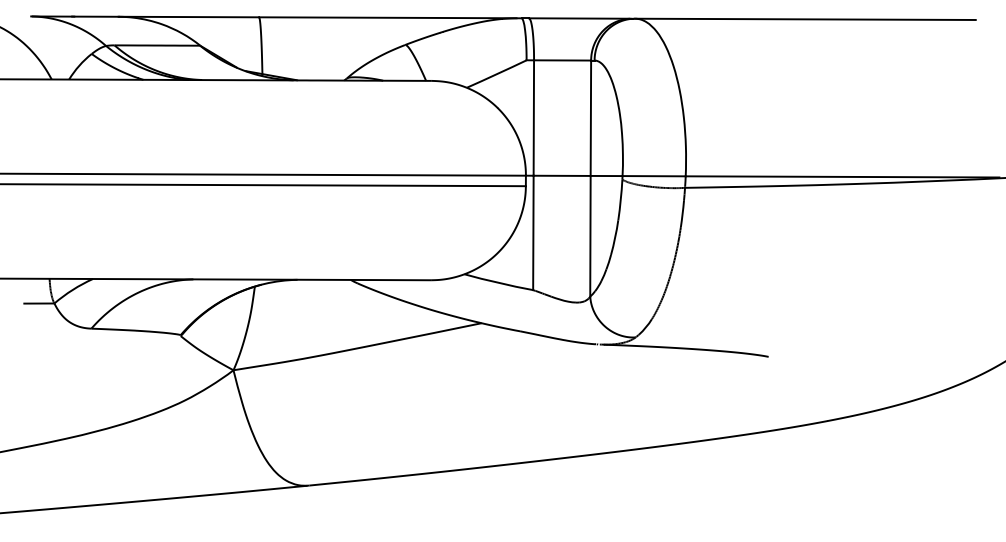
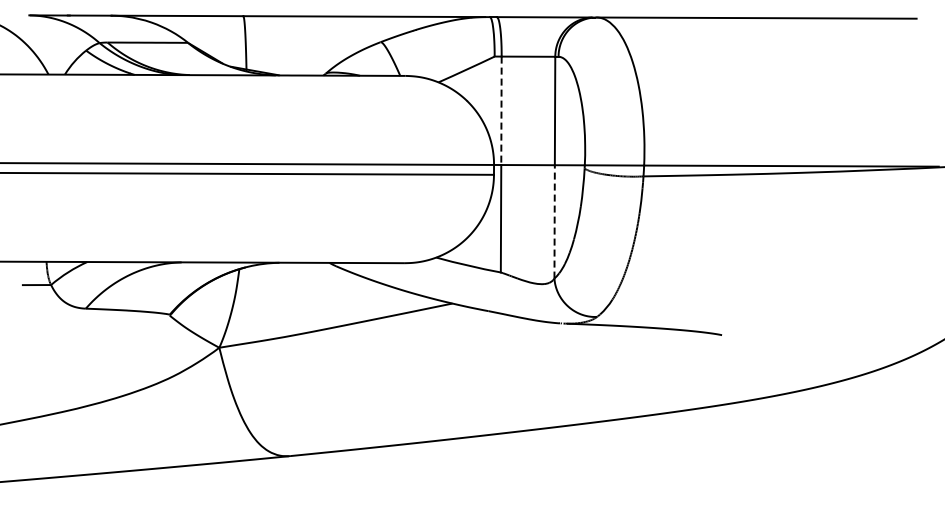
line: (533, 118) -> (501, 111), solid -> dashed
line: (590, 235) -> (554, 221), solid -> dashed

